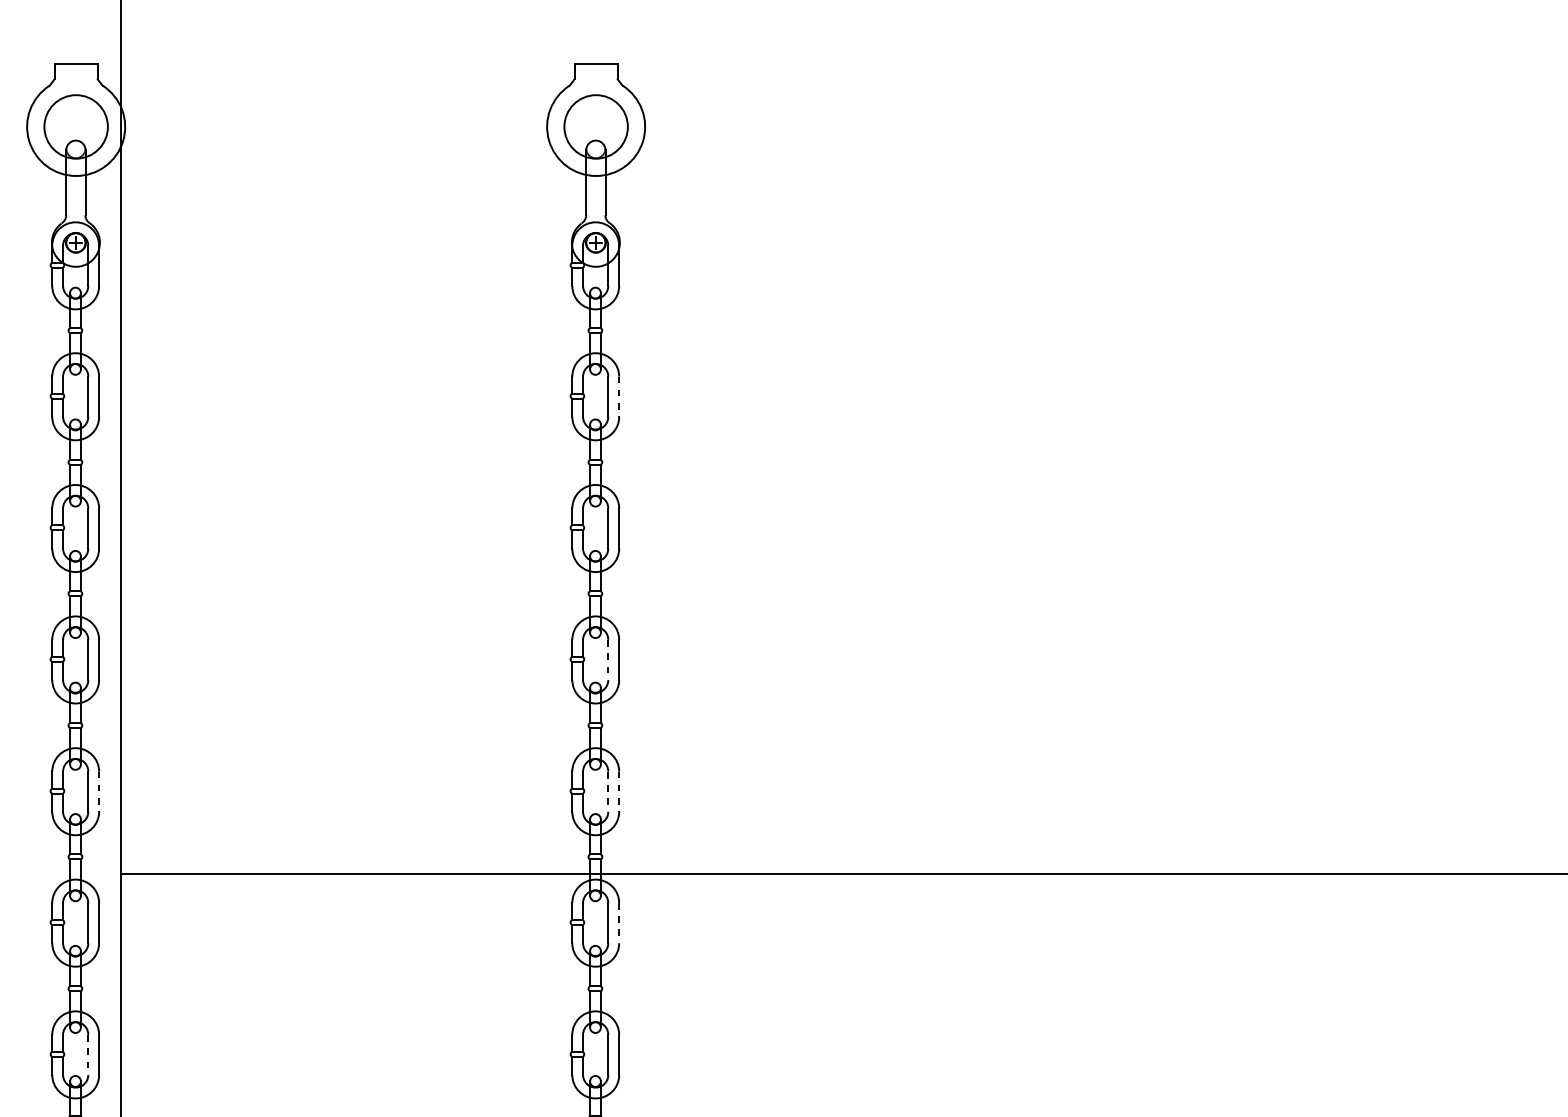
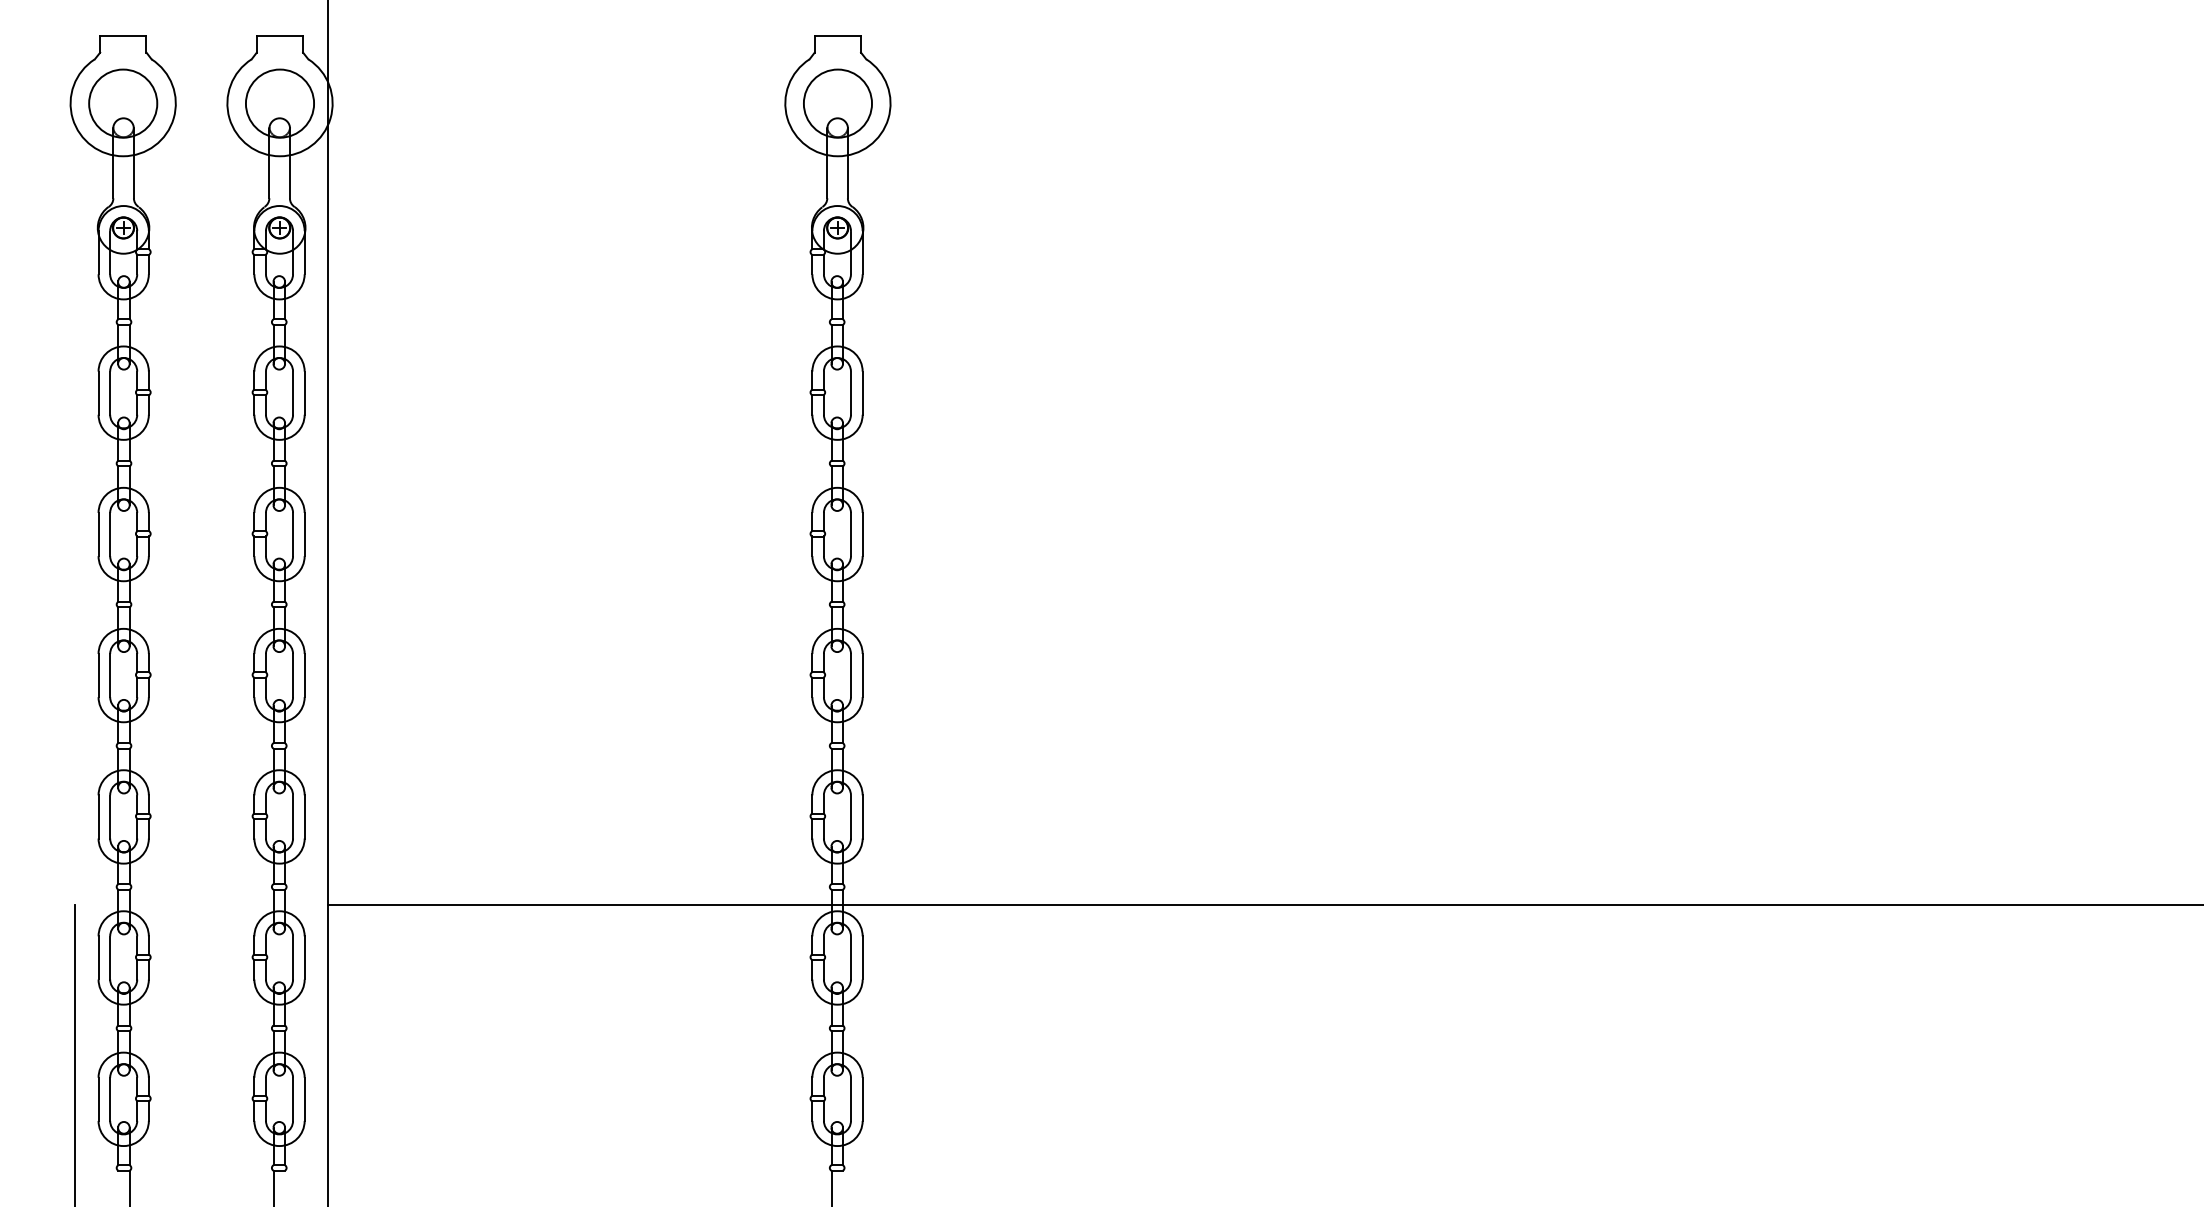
line: (619, 397) -> (862, 393), dashed -> solid
line: (607, 660) -> (850, 676), dashed -> solid
line: (98, 791) -> (304, 816), dashed -> solid
line: (619, 791) -> (862, 816), dashed -> solid
line: (607, 792) -> (850, 817), dashed -> solid
line: (619, 922) -> (862, 957), dashed -> solid
line: (88, 1056) -> (293, 1100), dashed -> solid

